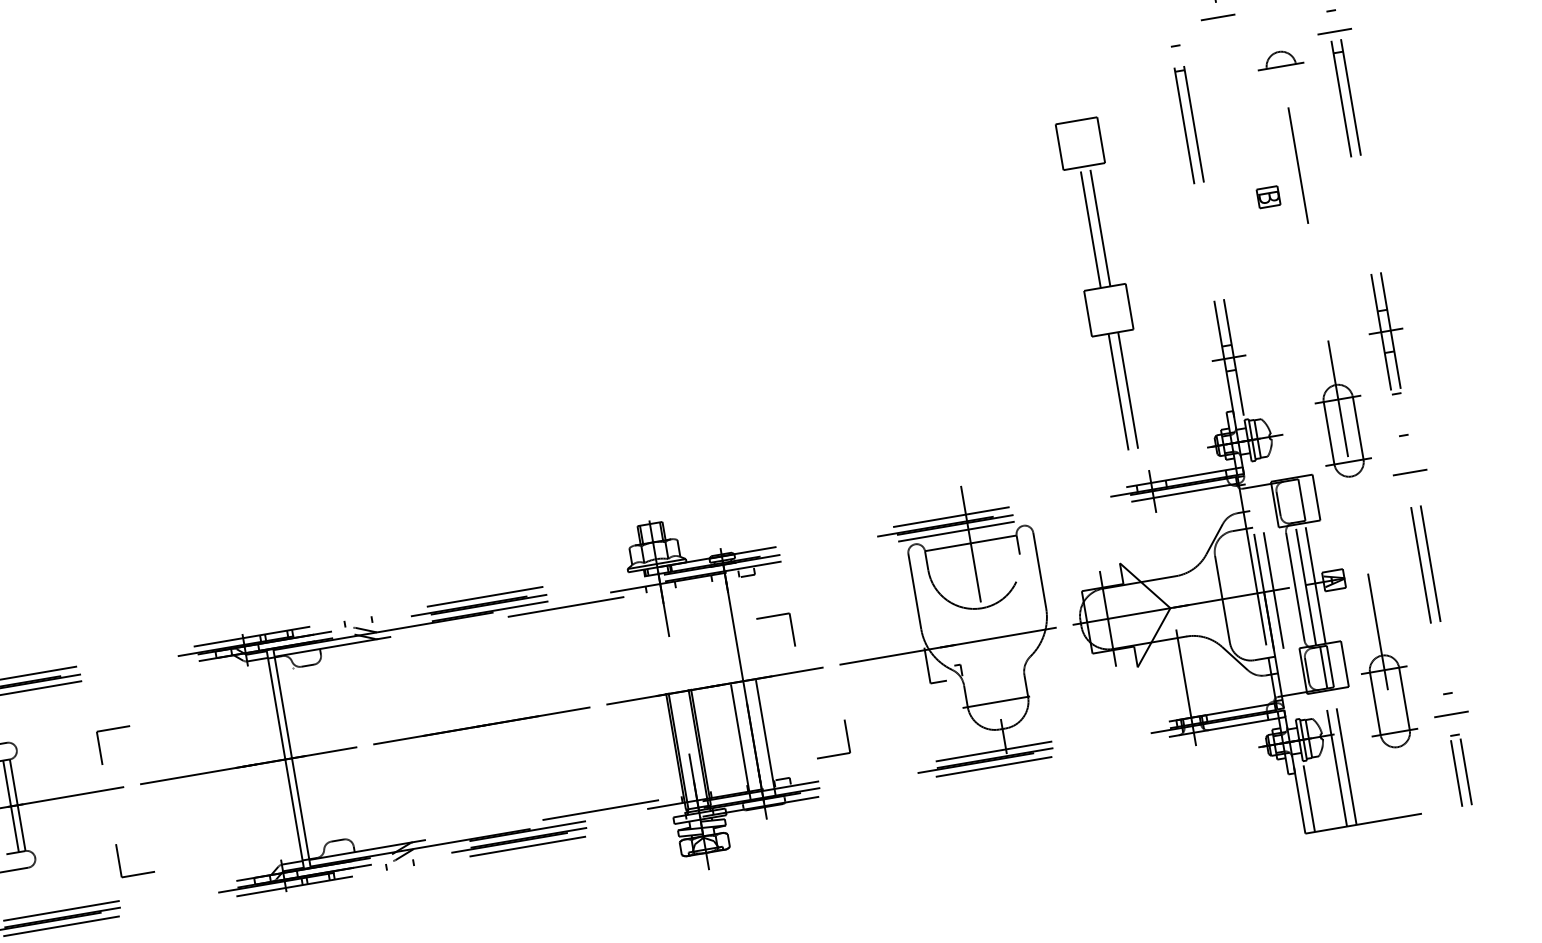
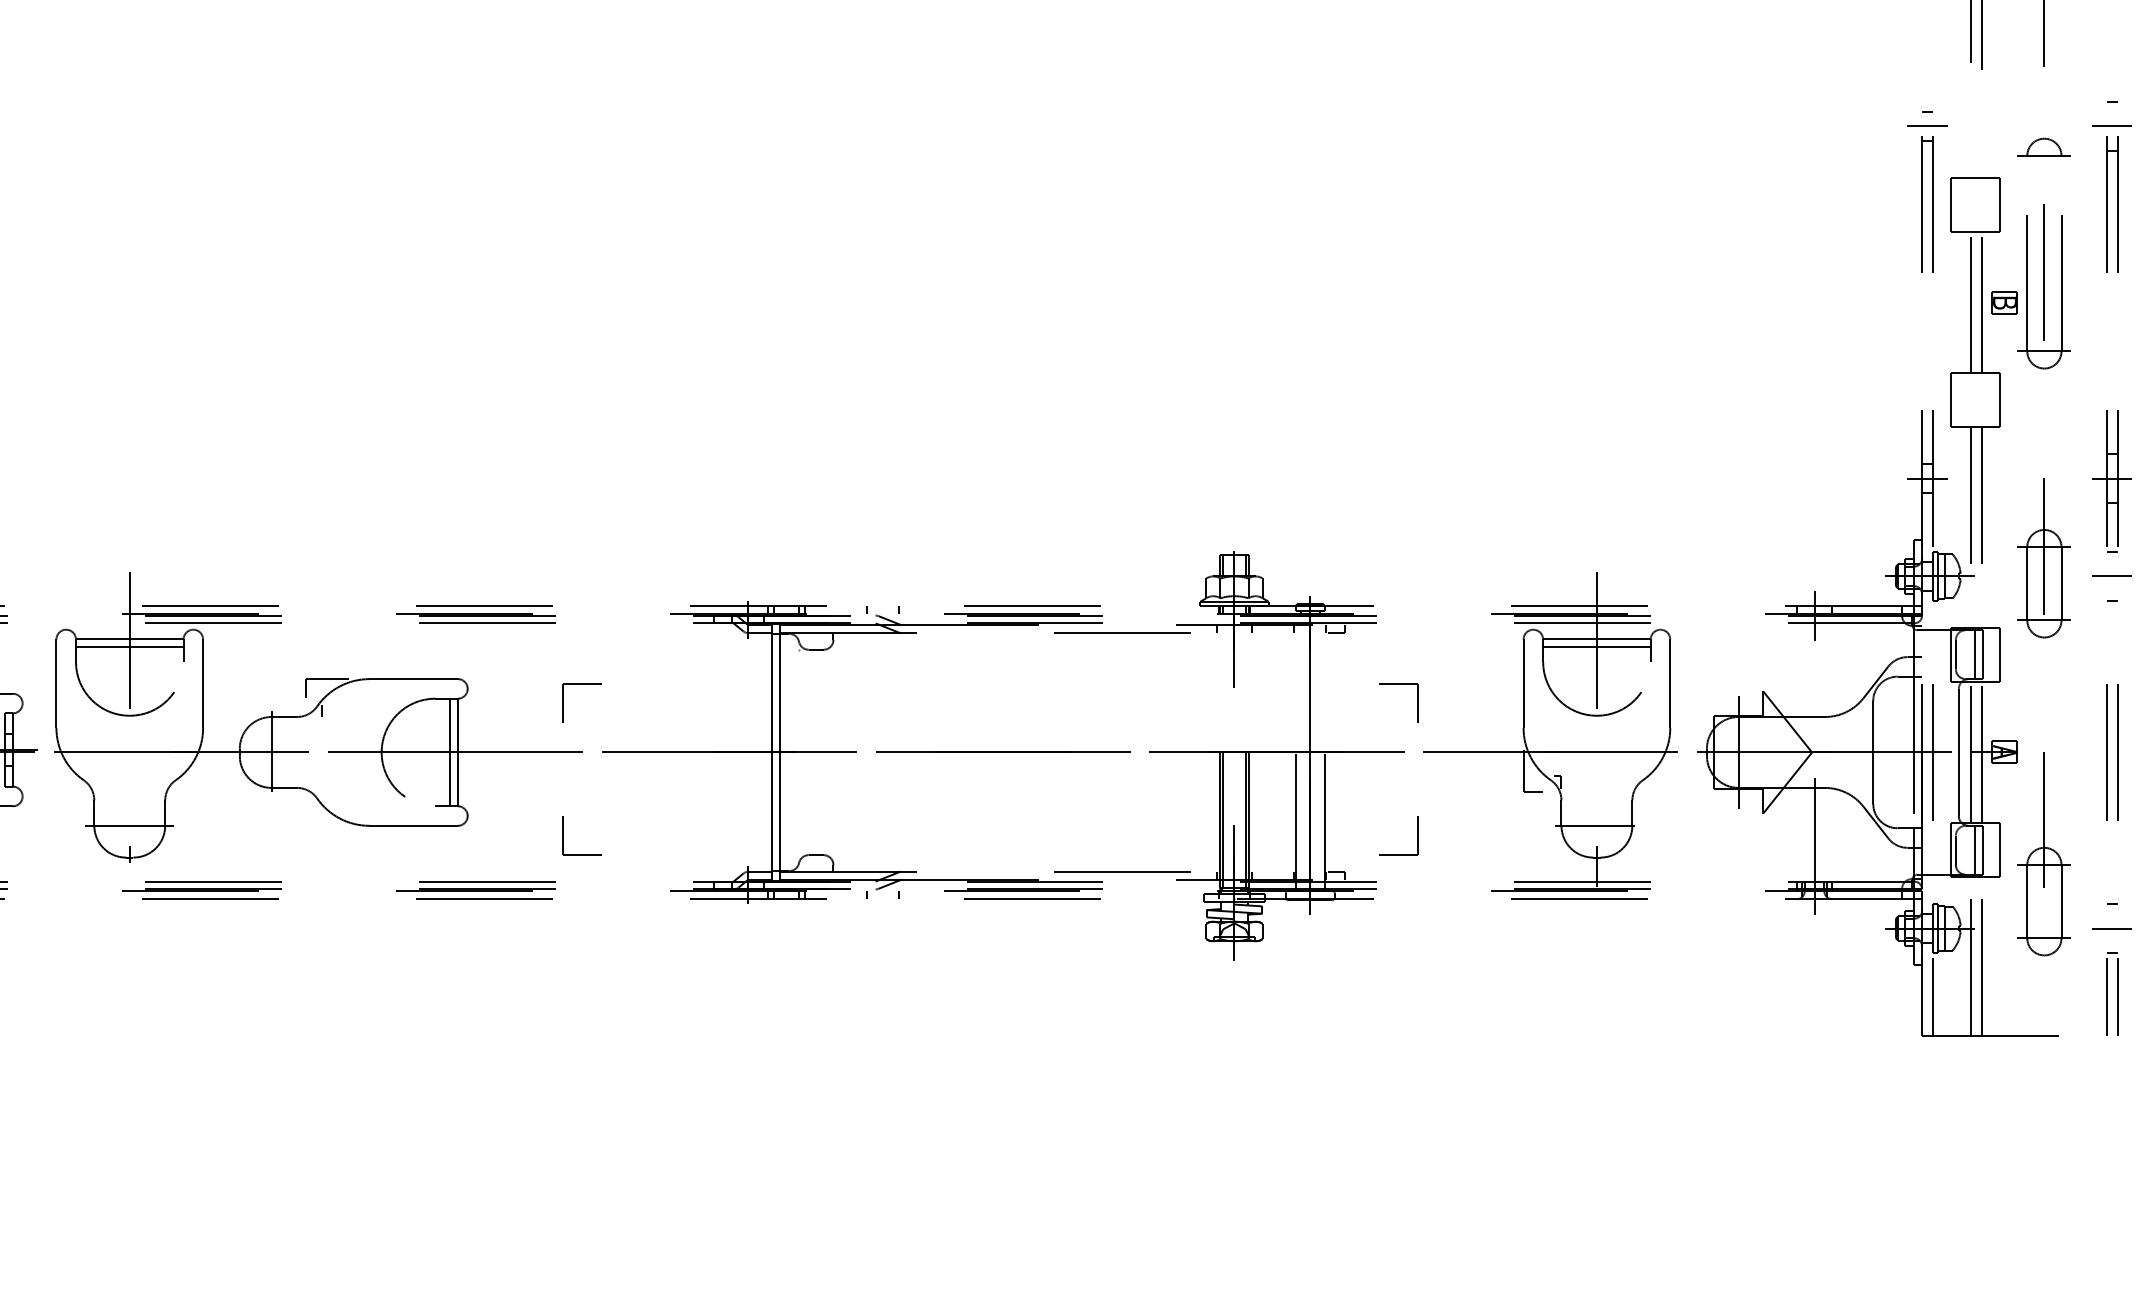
line: (1217, 16) -> (1927, 125), moved
part: (1286, 185) -> (2027, 292), added
part: (1104, 284) -> (1975, 370), moved
line: (1409, 471) -> (2111, 575), moved
line: (1295, 501) -> (1975, 654), added
line: (971, 550) -> (1596, 647), added
part: (772, 616) -> (1398, 684), moved

